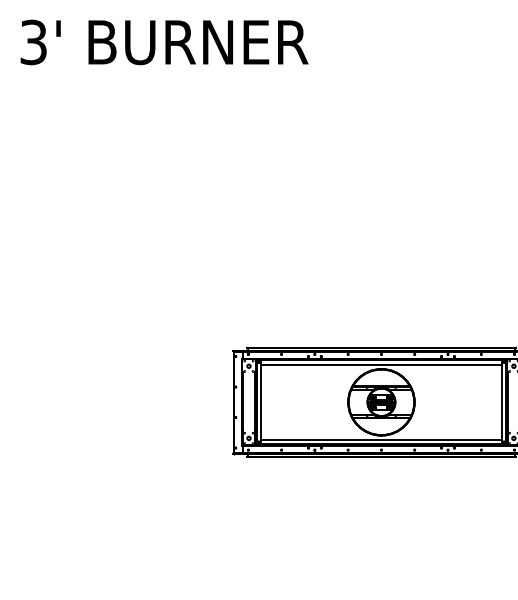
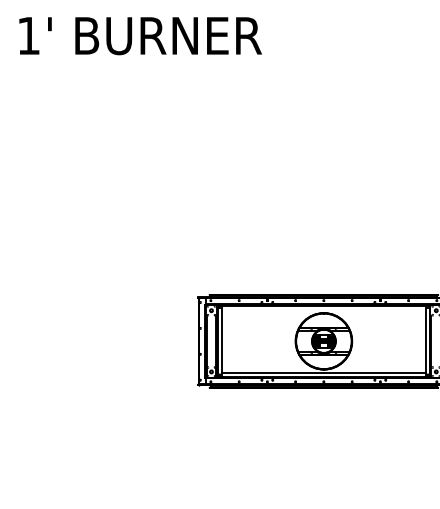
text: (33, 42) -> (28, 35), 3' -> 1'
line: (381, 364) -> (323, 309), removed

